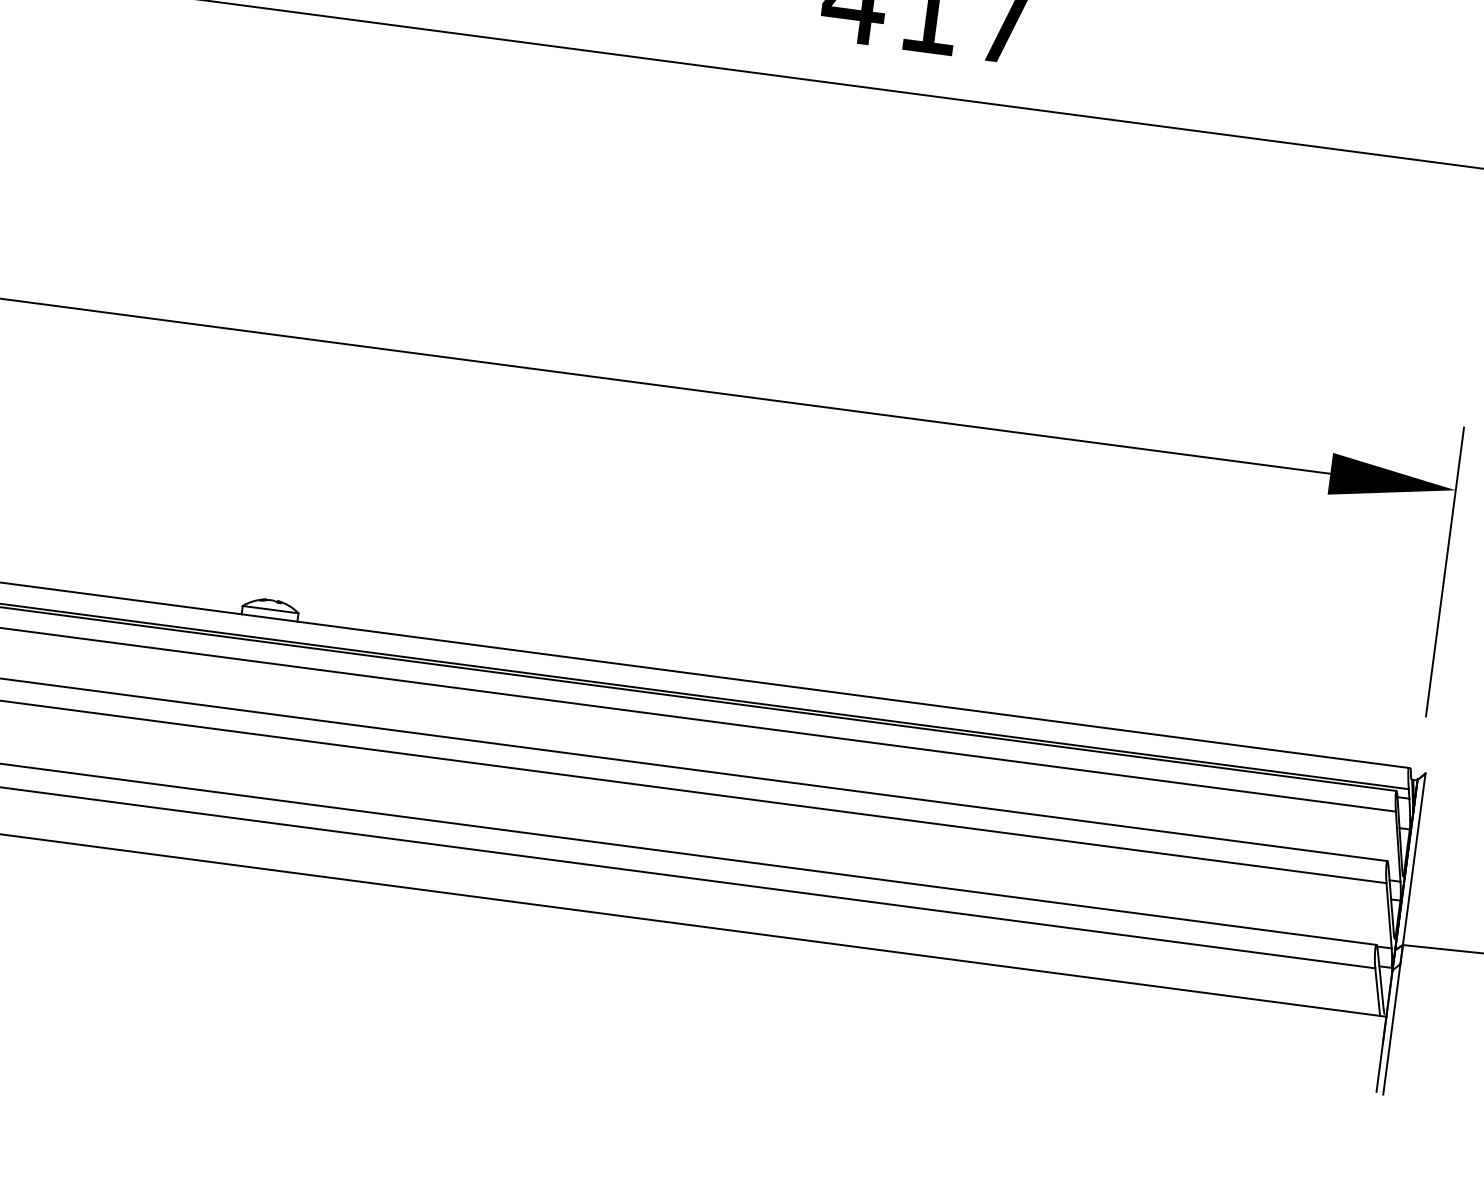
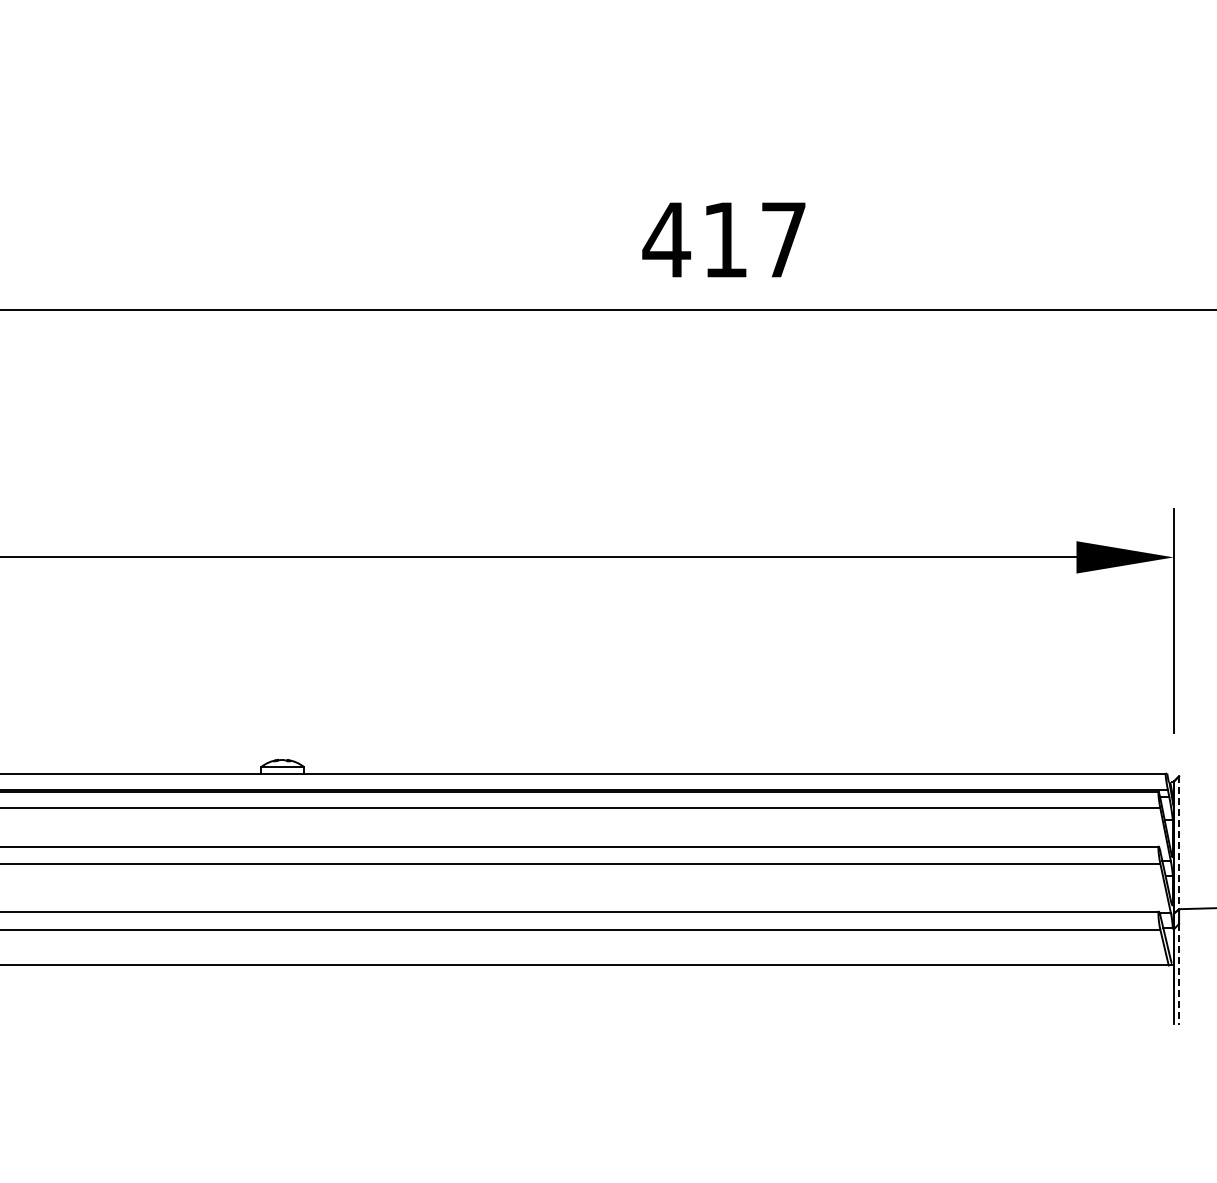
line: (1414, 860) -> (1179, 843), solid -> dashed
line: (1392, 1029) -> (1179, 974), solid -> dashed

